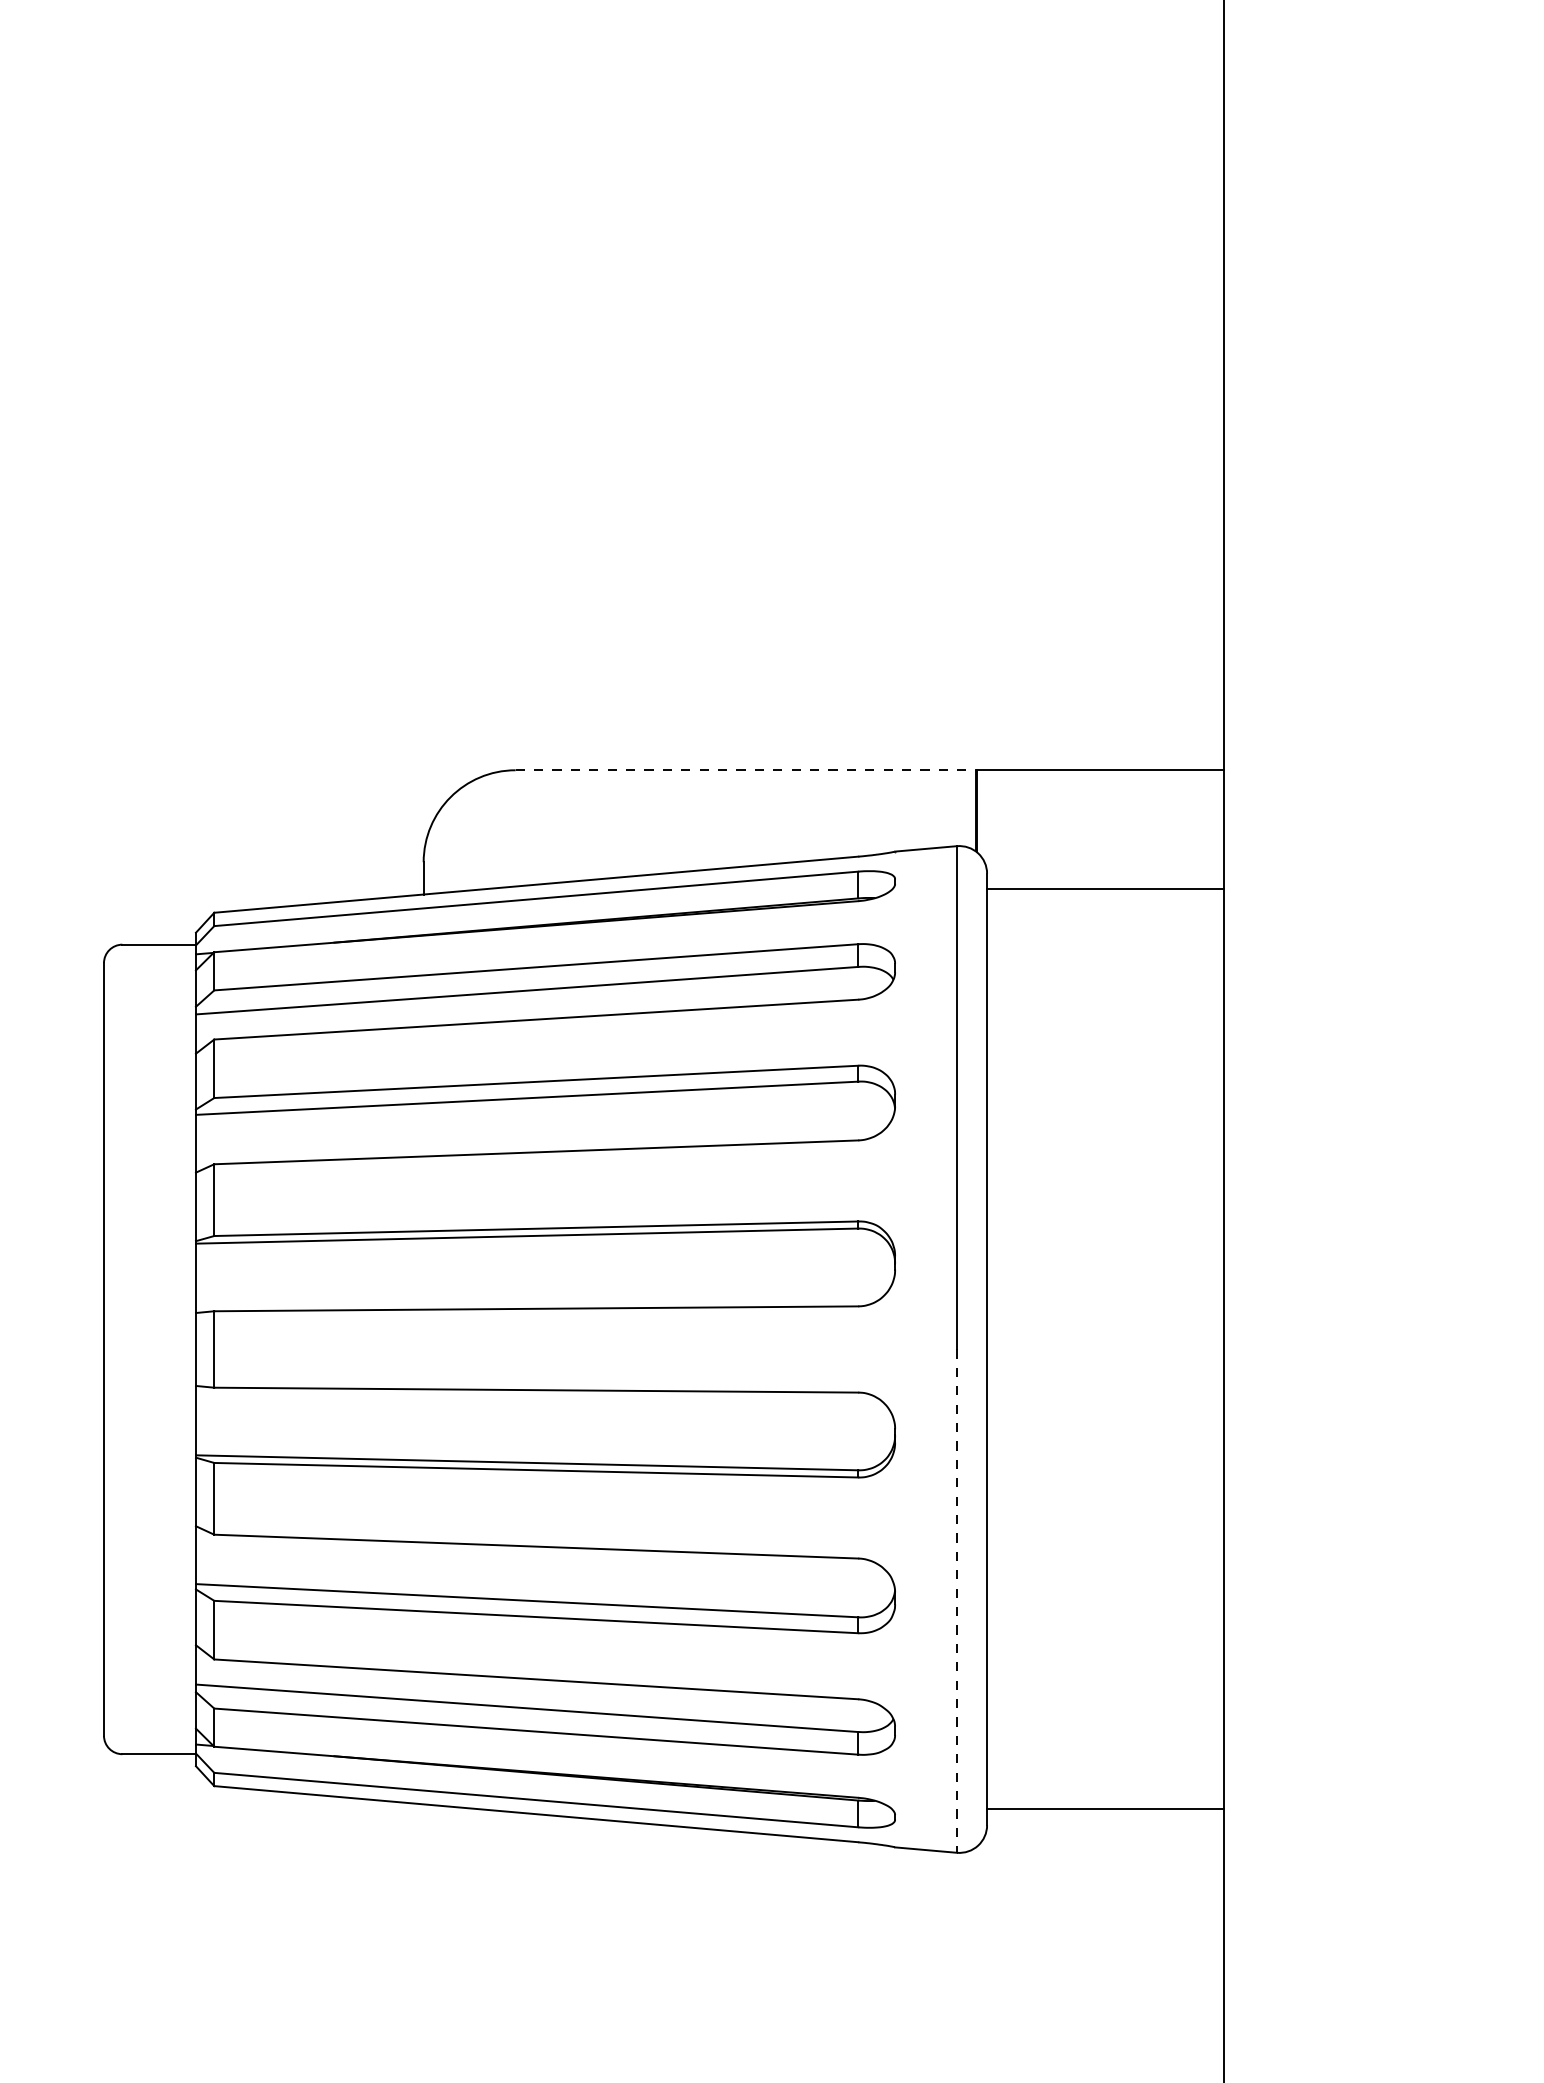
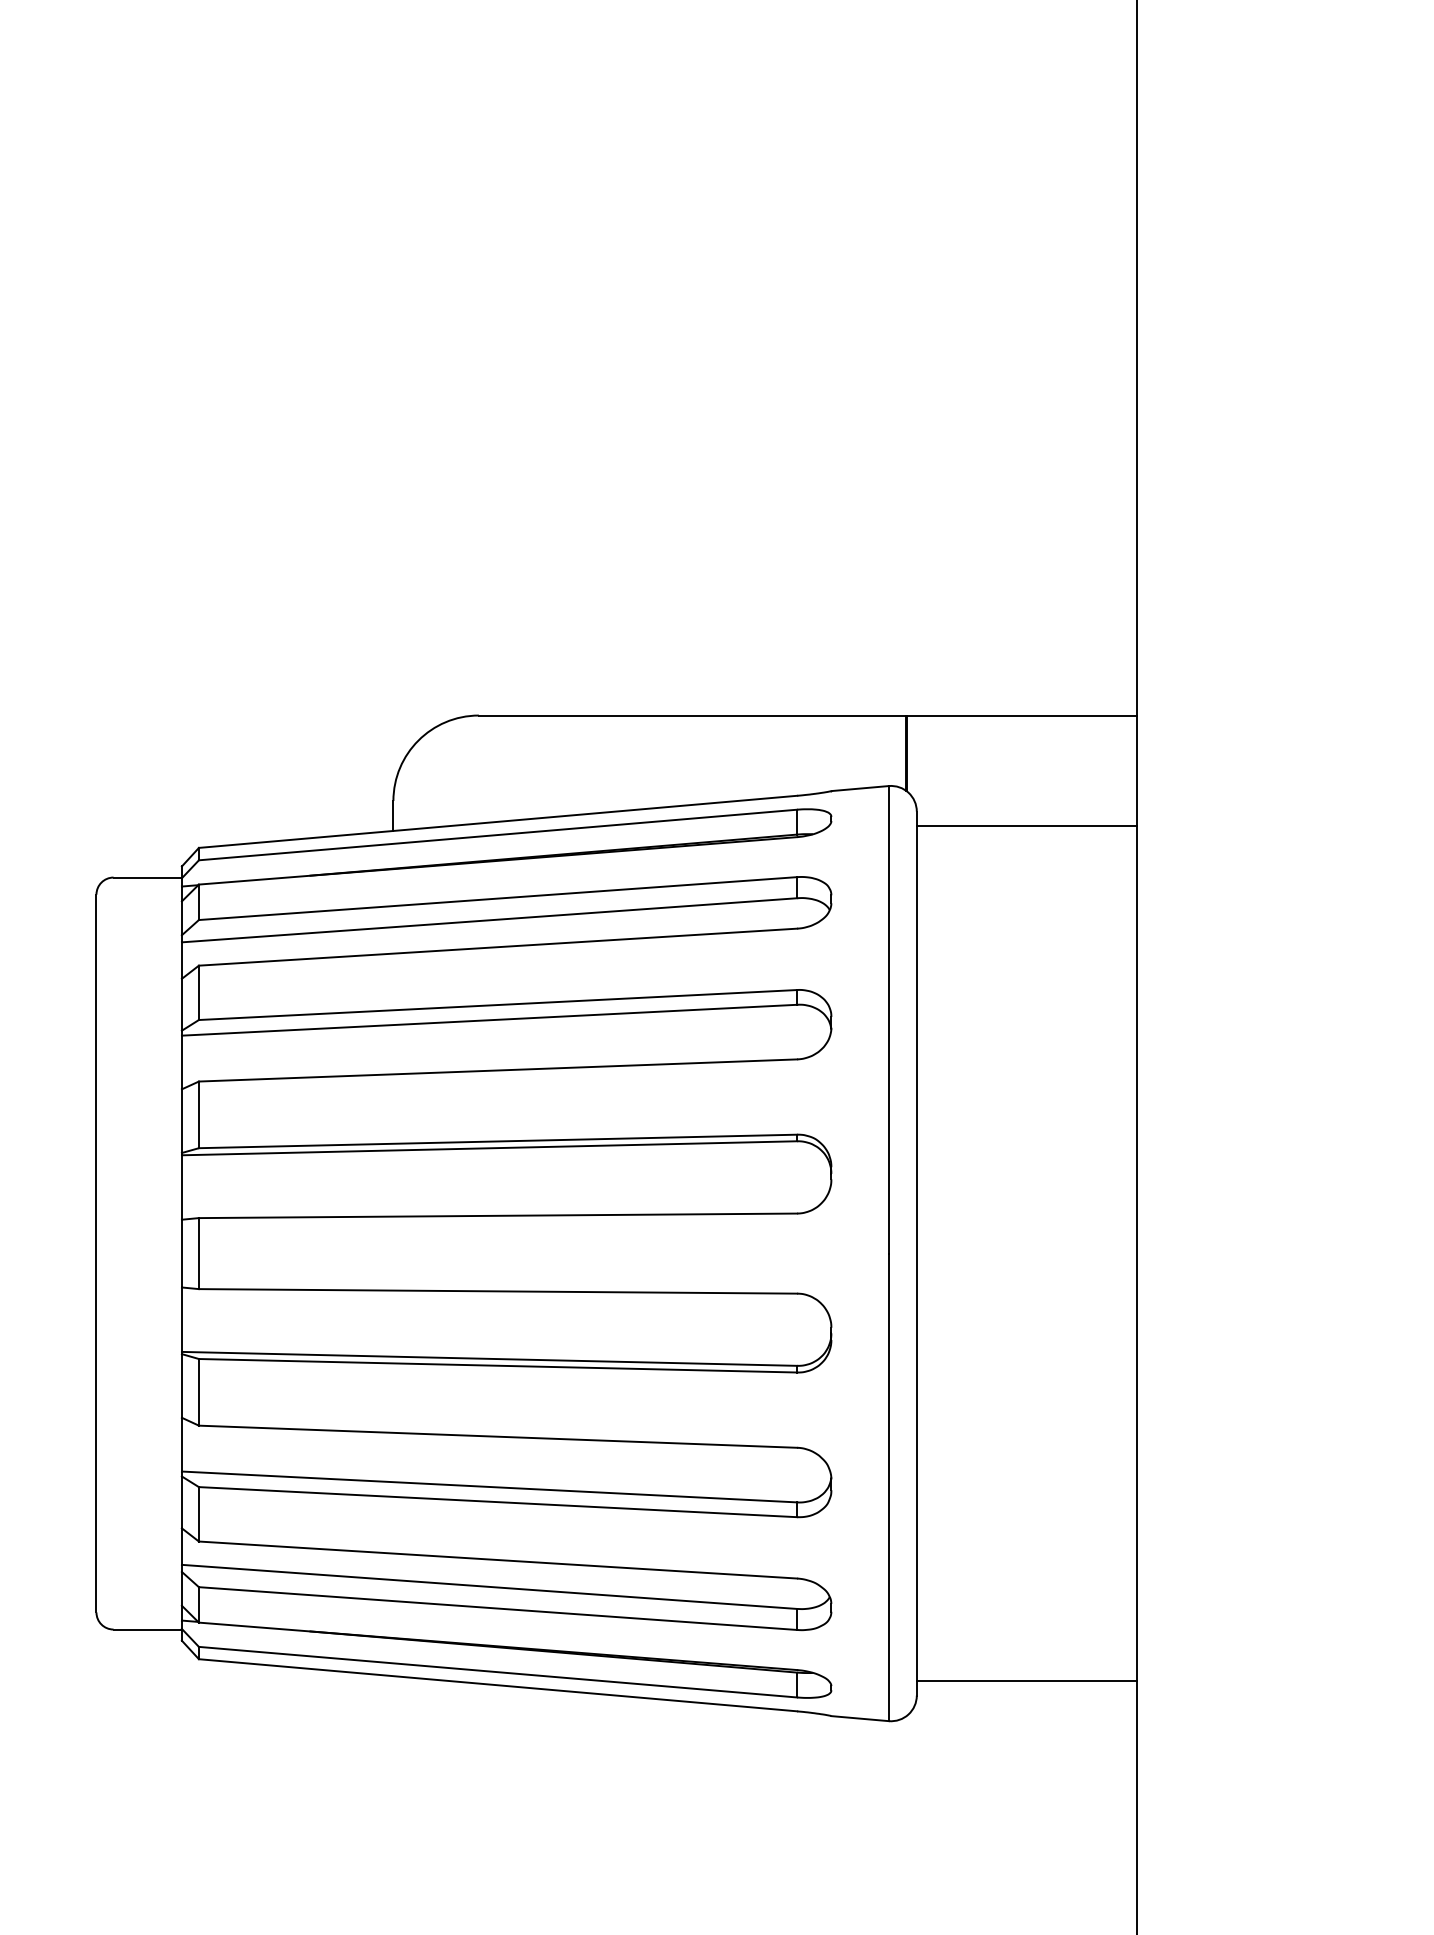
line: (745, 770) -> (692, 715), dashed -> solid
line: (956, 1601) -> (888, 1487), dashed -> solid

